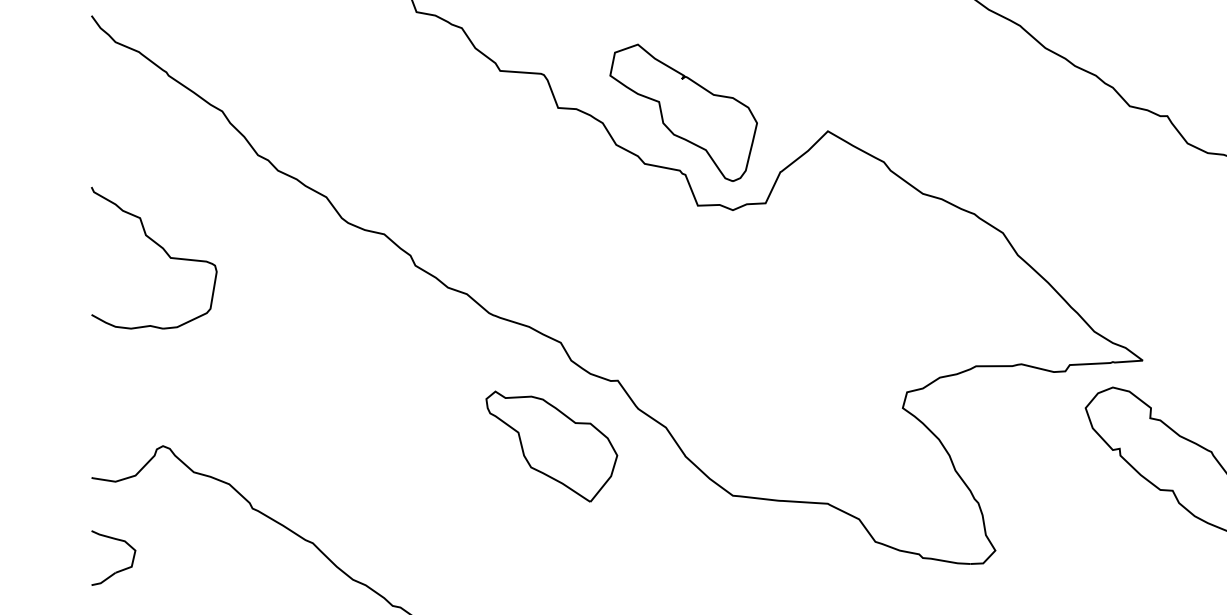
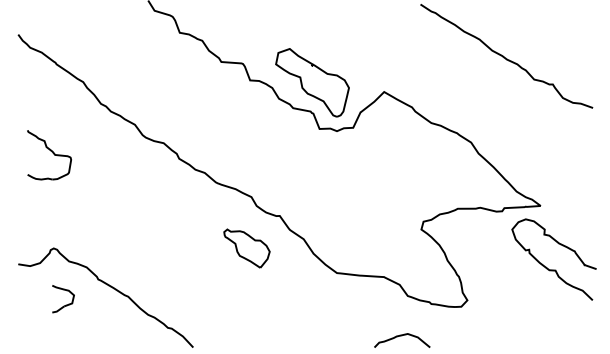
part: (154, 257) -> (49, 154), size x0.7
part: (550, 446) -> (246, 248), size x0.7
part: (114, 558) -> (63, 299), moved

